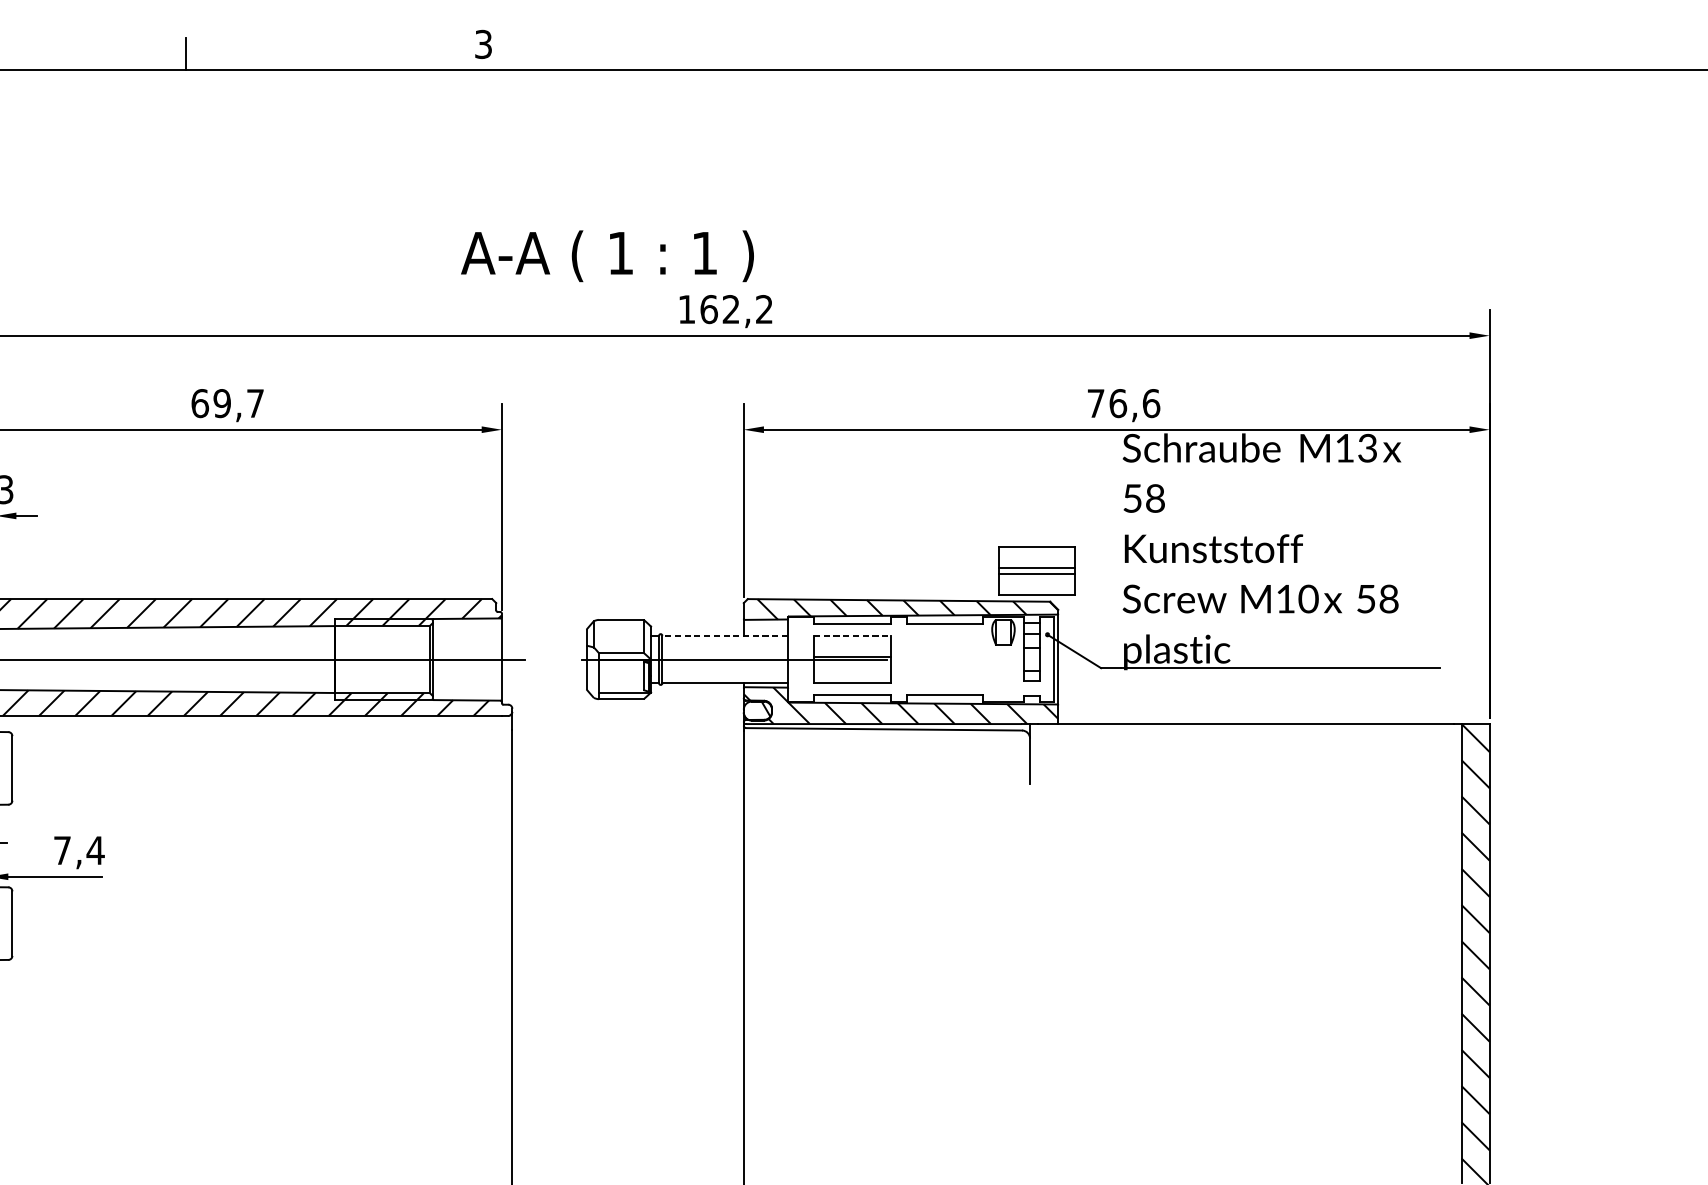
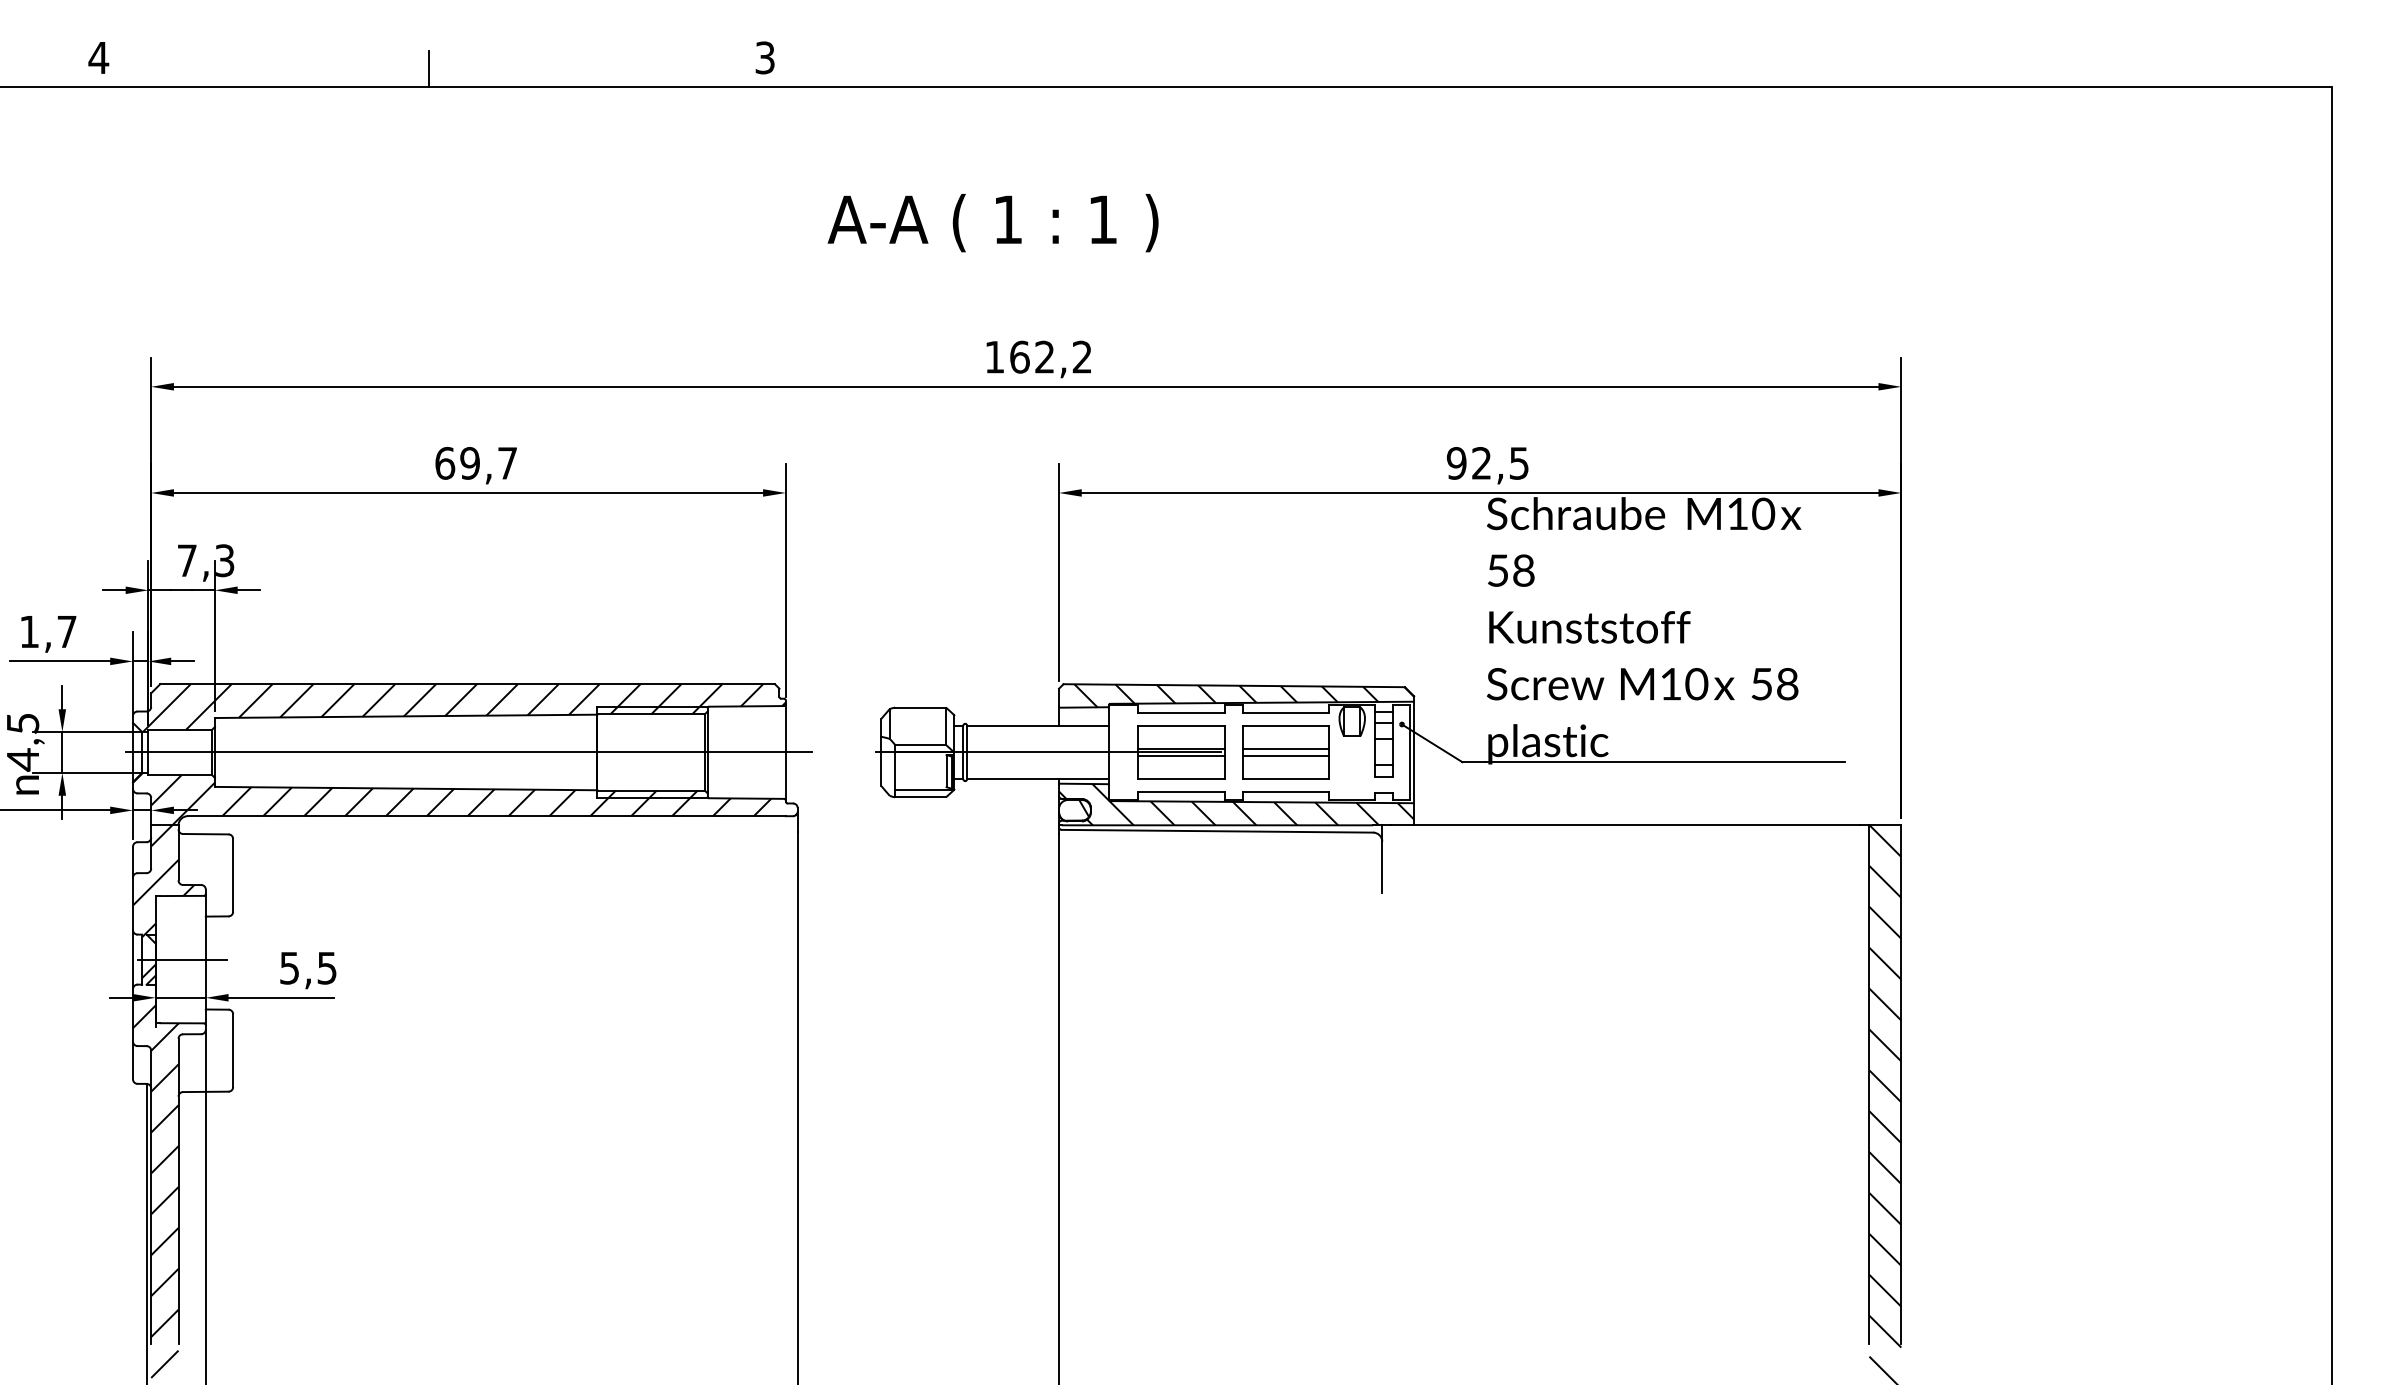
text: (606, 256) -> (992, 223), moved
text: (1123, 403) -> (1487, 463), 76,6 -> 92,5
text: (1367, 447) -> (1763, 513), M13 -> M10
part: (1036, 571) -> (1285, 752), moved
line: (853, 635) -> (1182, 725), dashed -> solid
line: (724, 636) -> (1037, 726), dashed -> solid
line: (852, 662) -> (1181, 755), added
text: (79, 850) -> (308, 968), 7,4 -> 5,5

